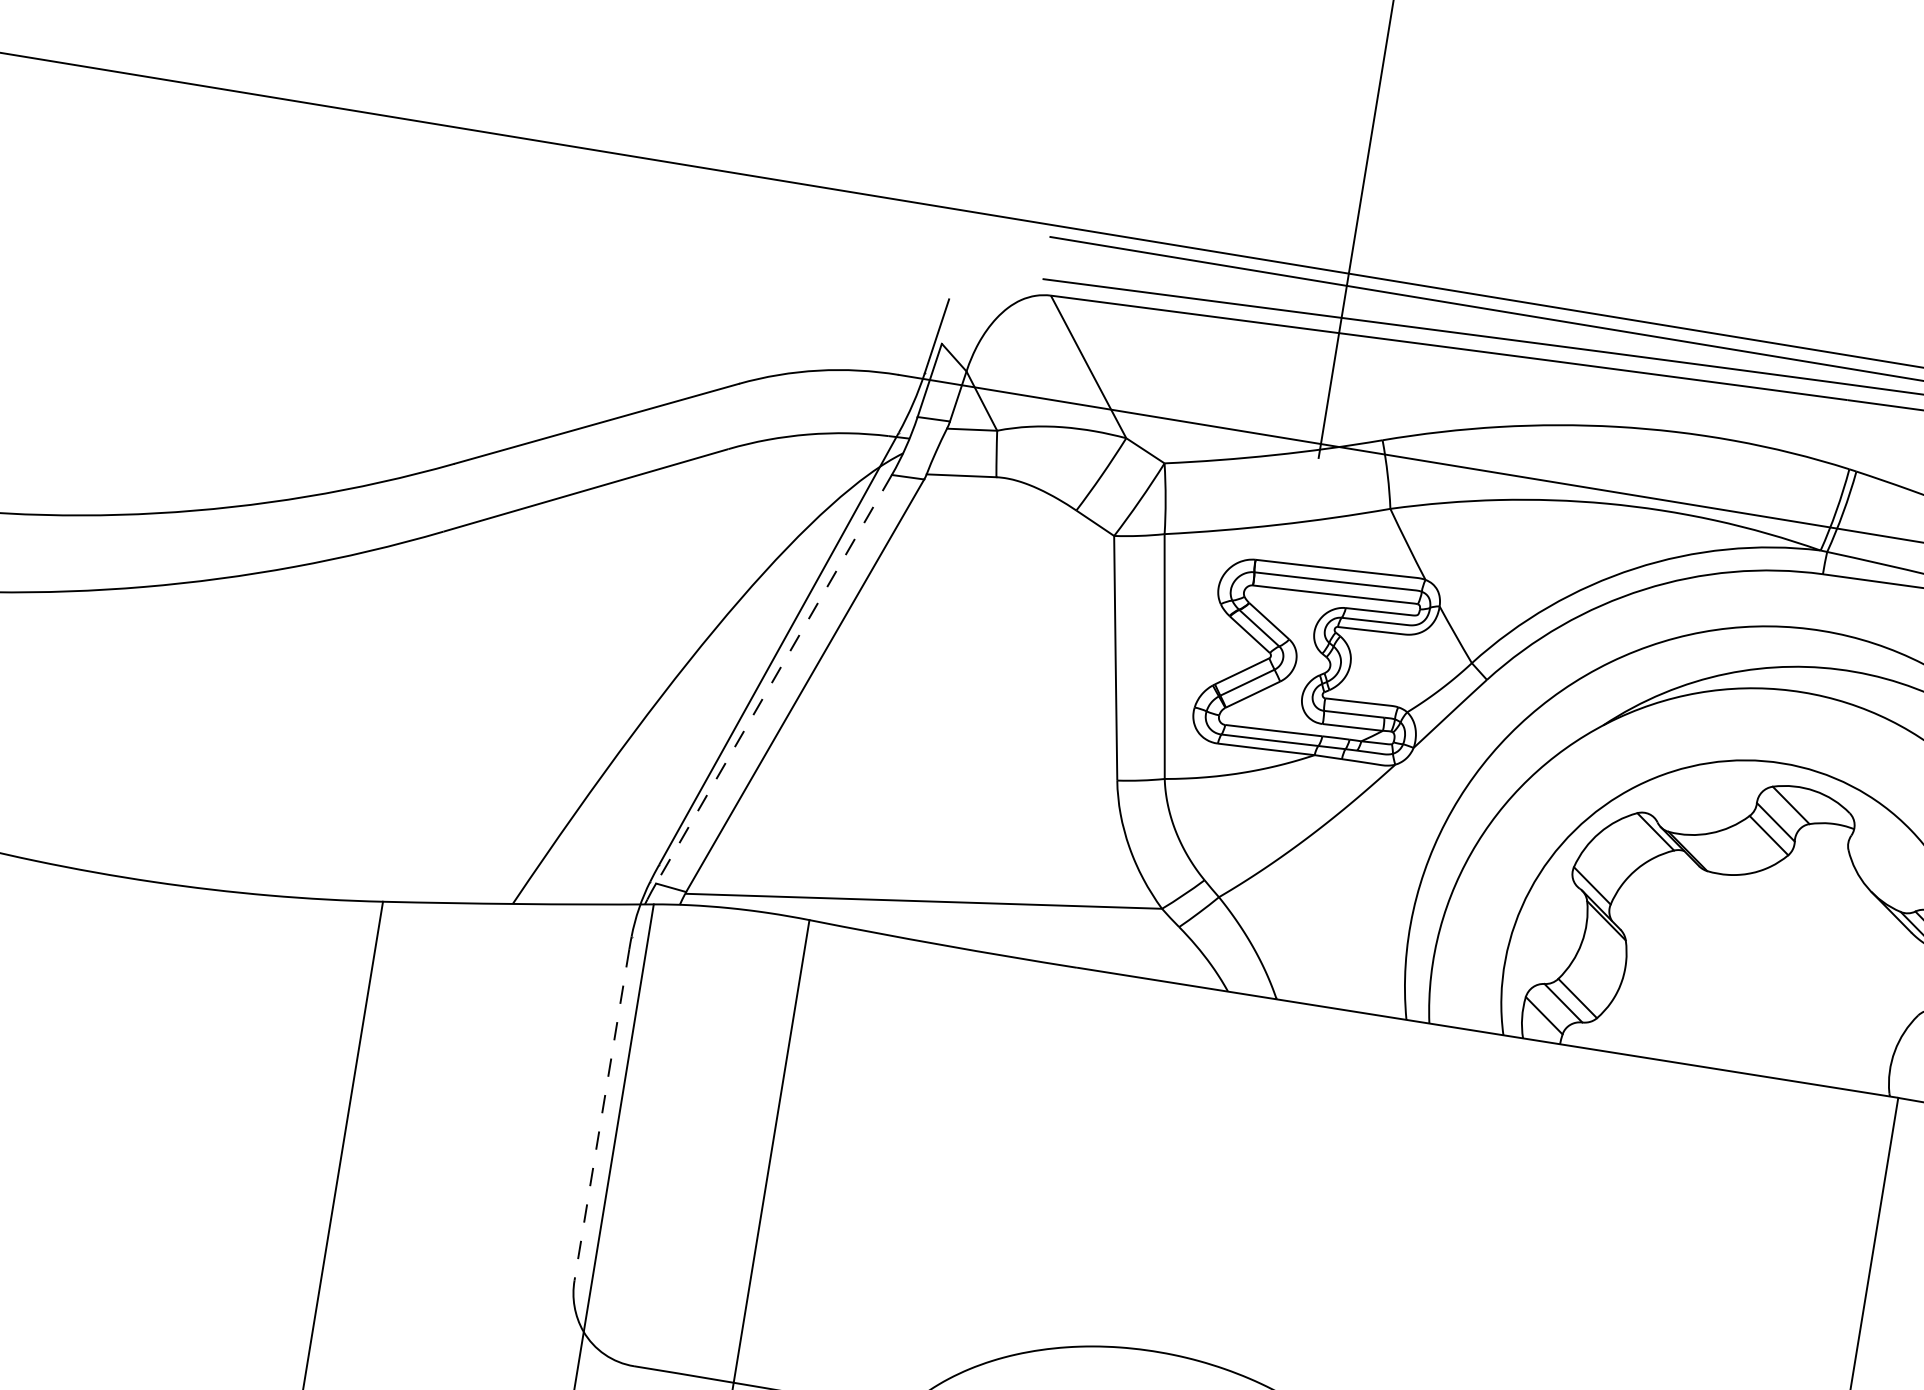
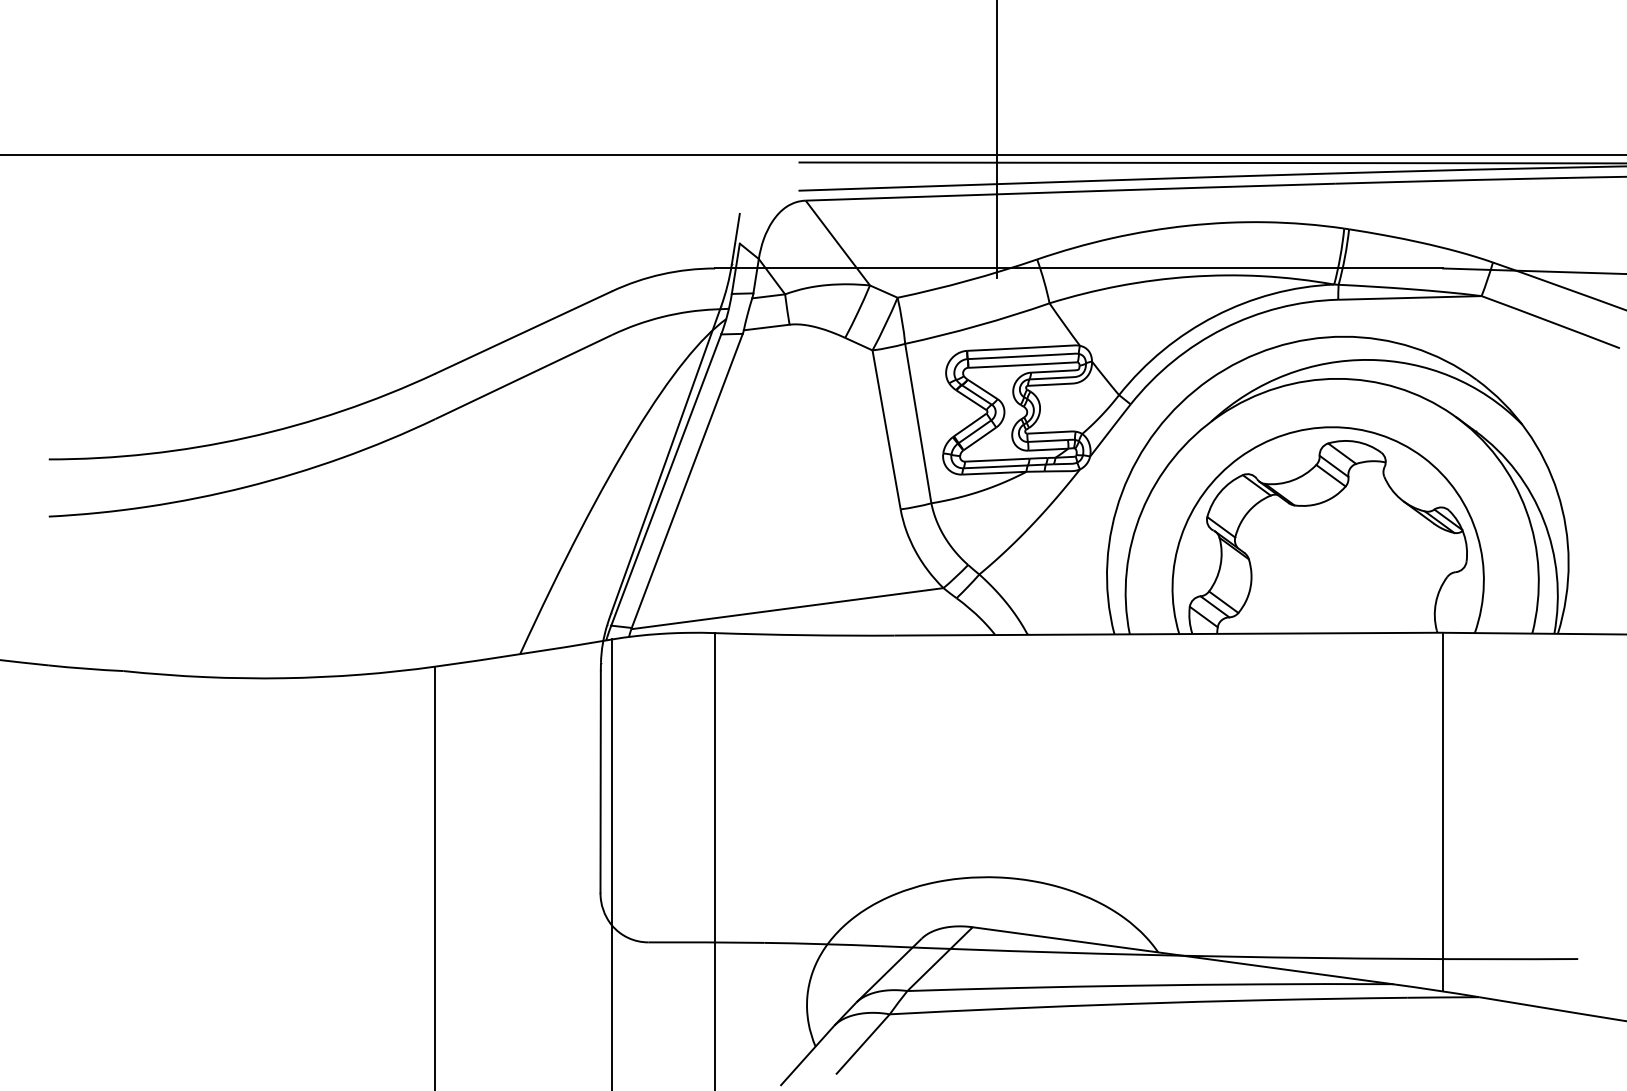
line: (774, 680) -> (666, 480), dashed -> solid
line: (601, 1115) -> (600, 782), dashed -> solid

